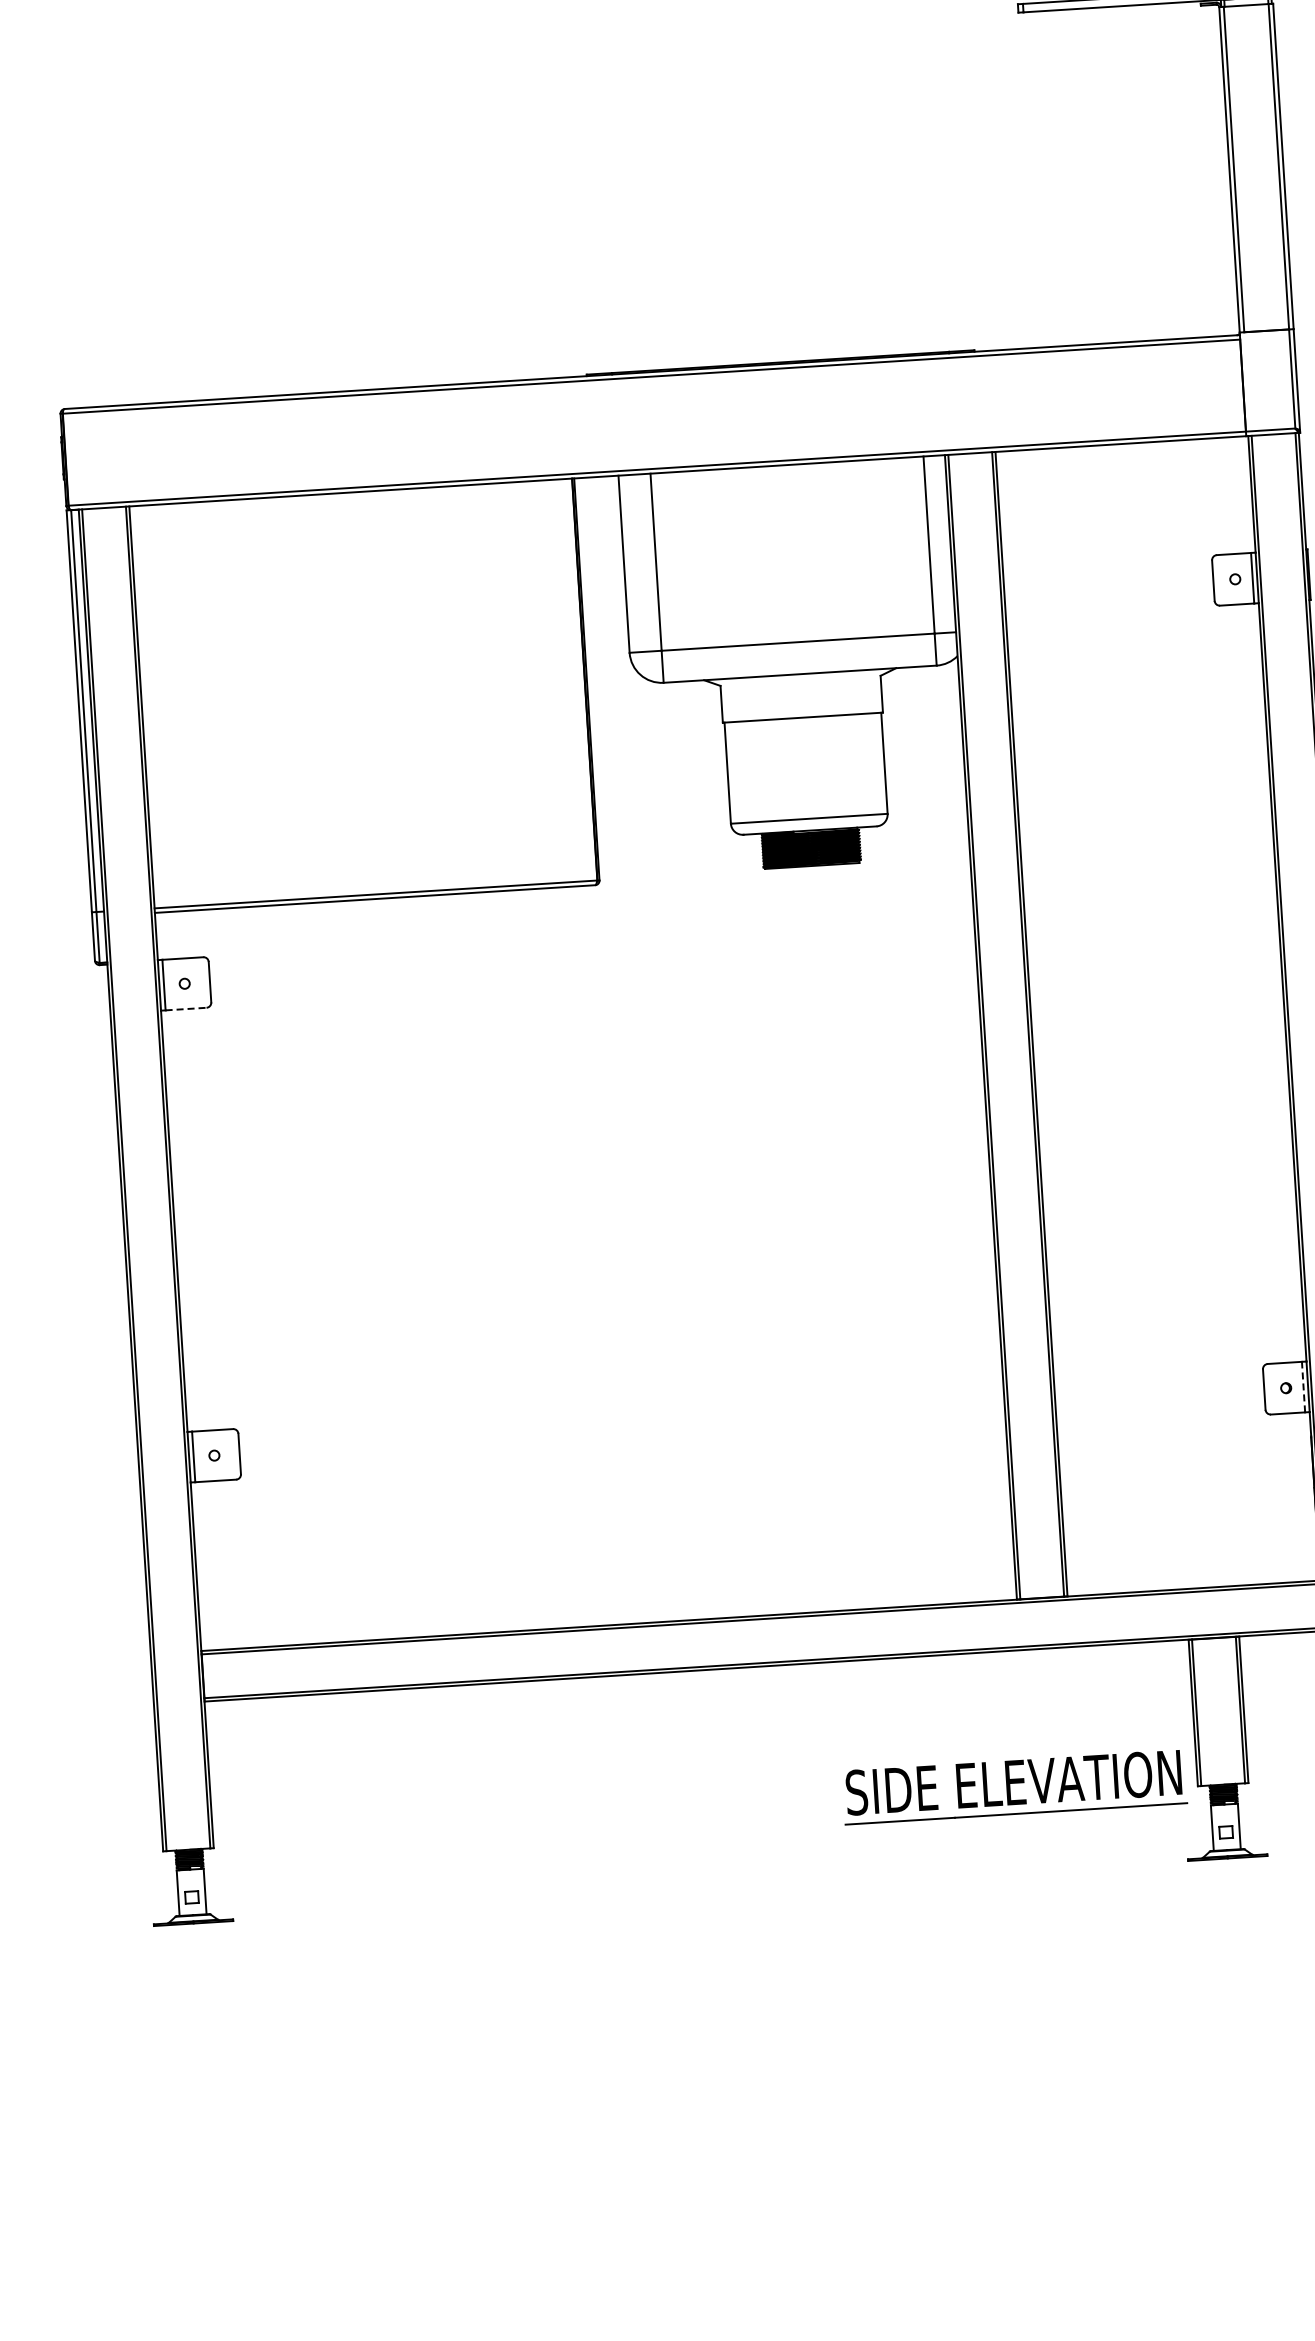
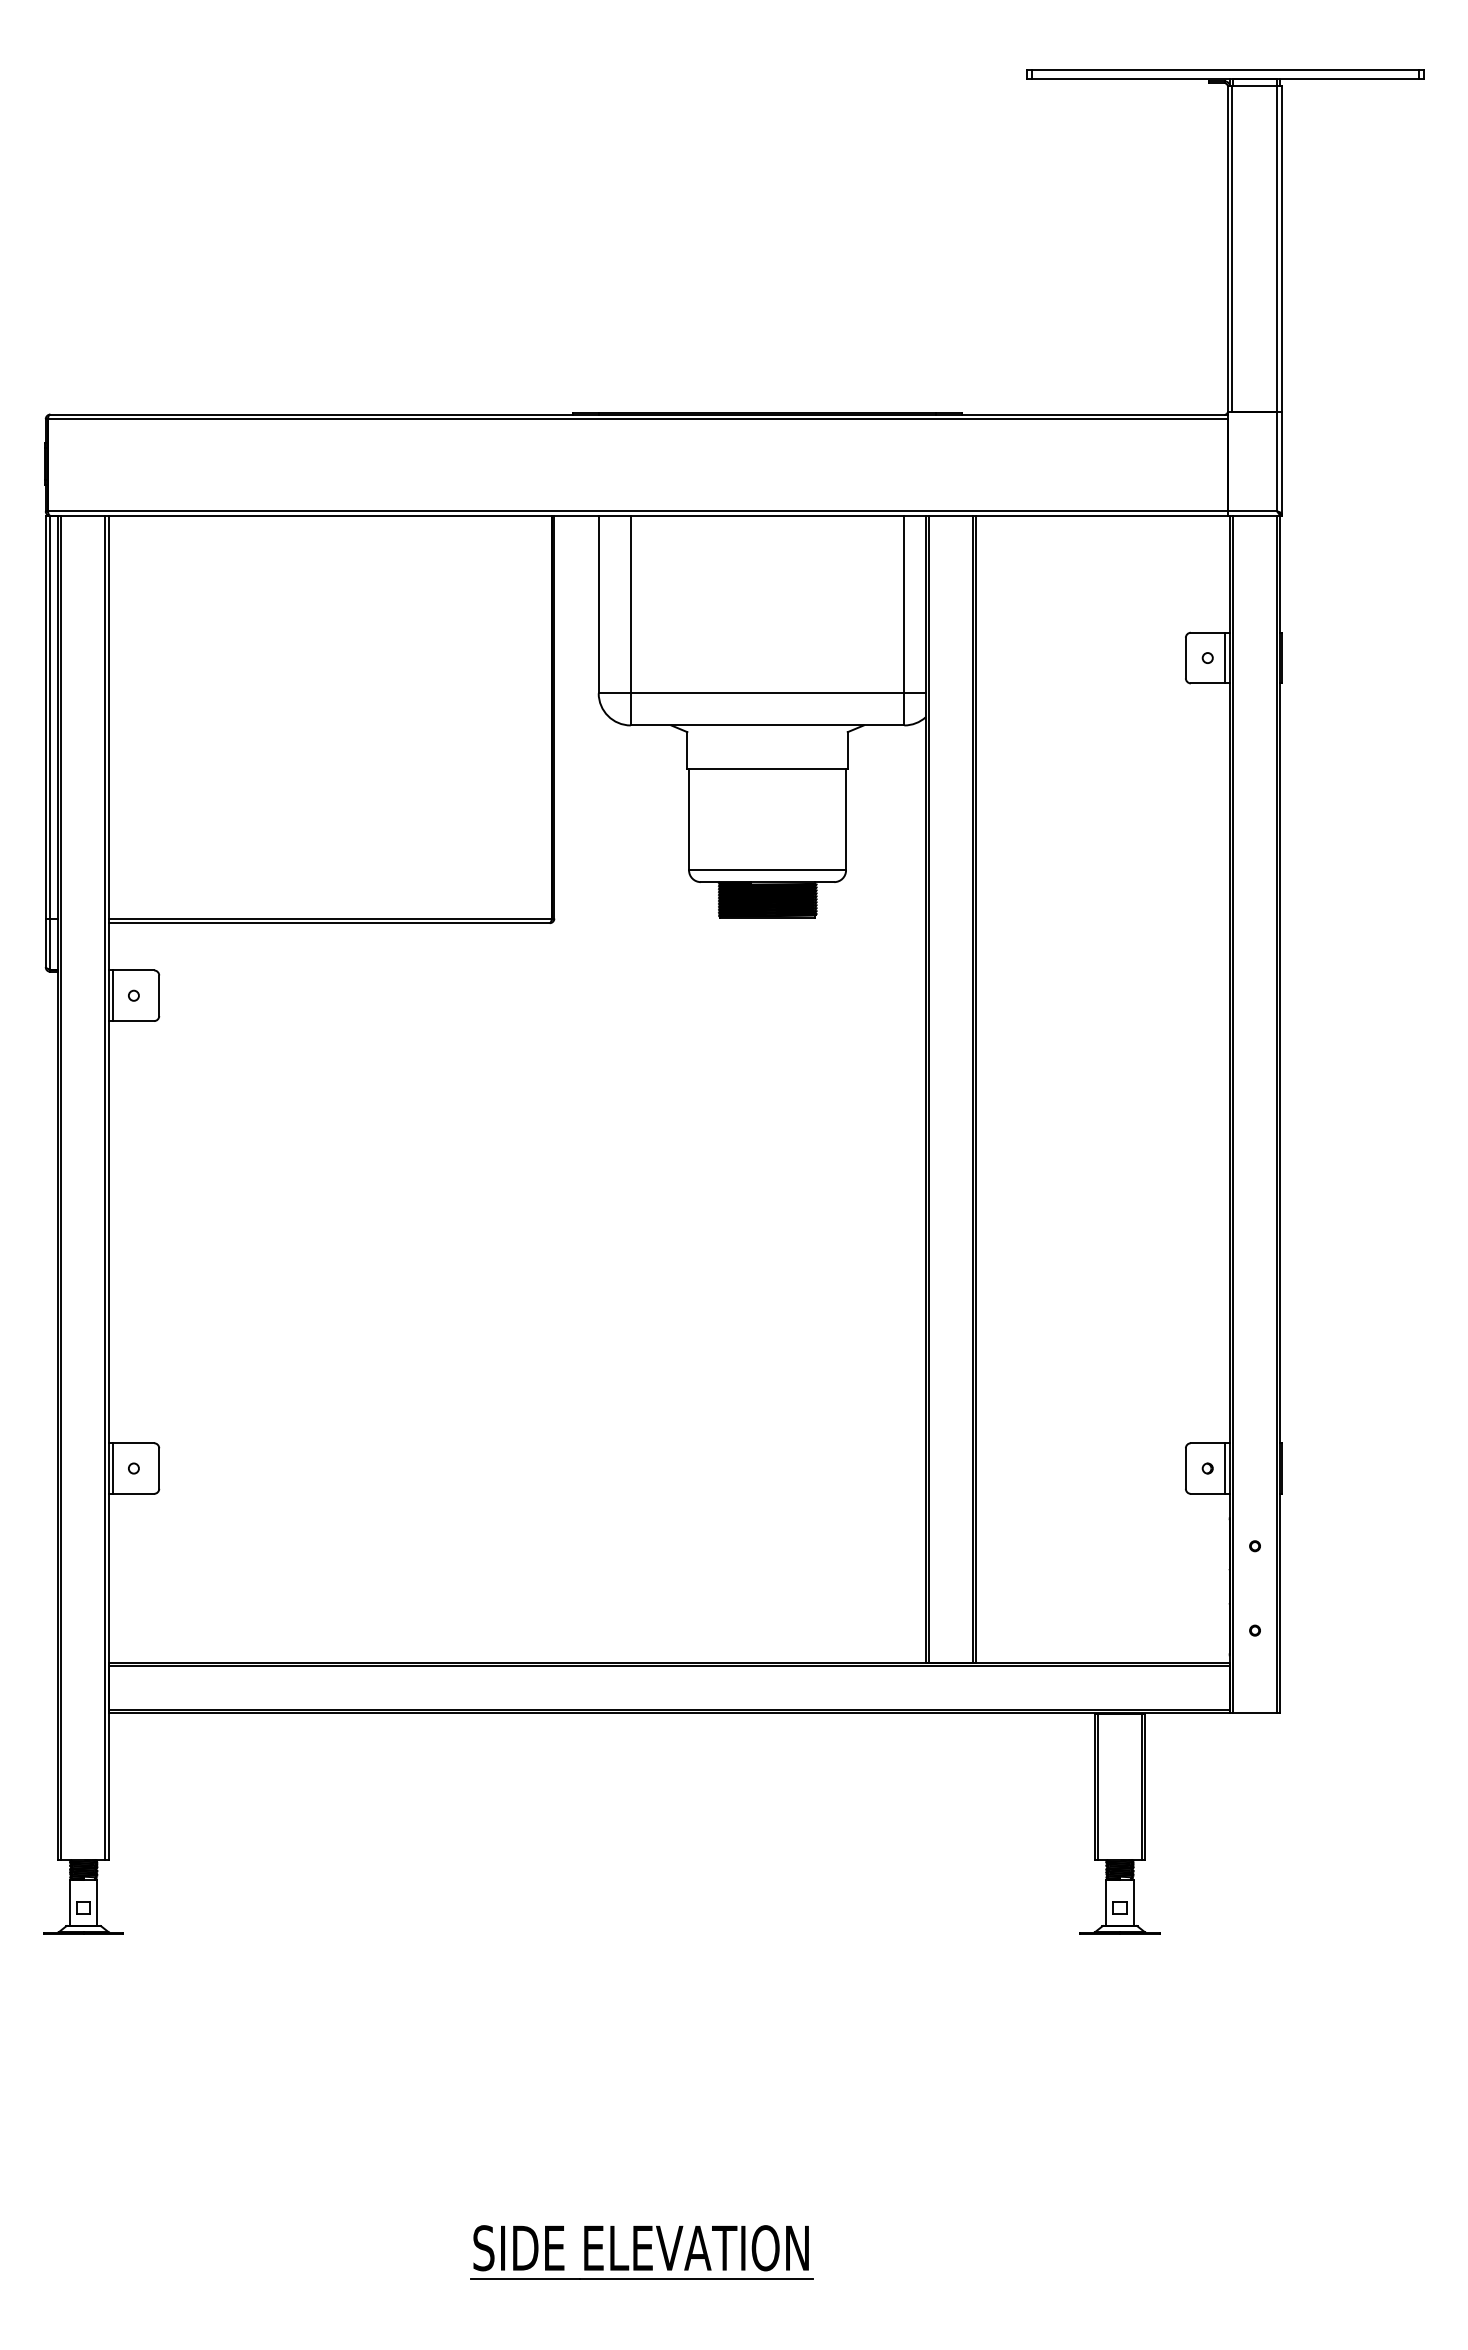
line: (185, 1009) -> (133, 1021), dashed -> solid
line: (1303, 1387) -> (1225, 1468), dashed -> solid
part: (1014, 1786) -> (641, 2252), moved

